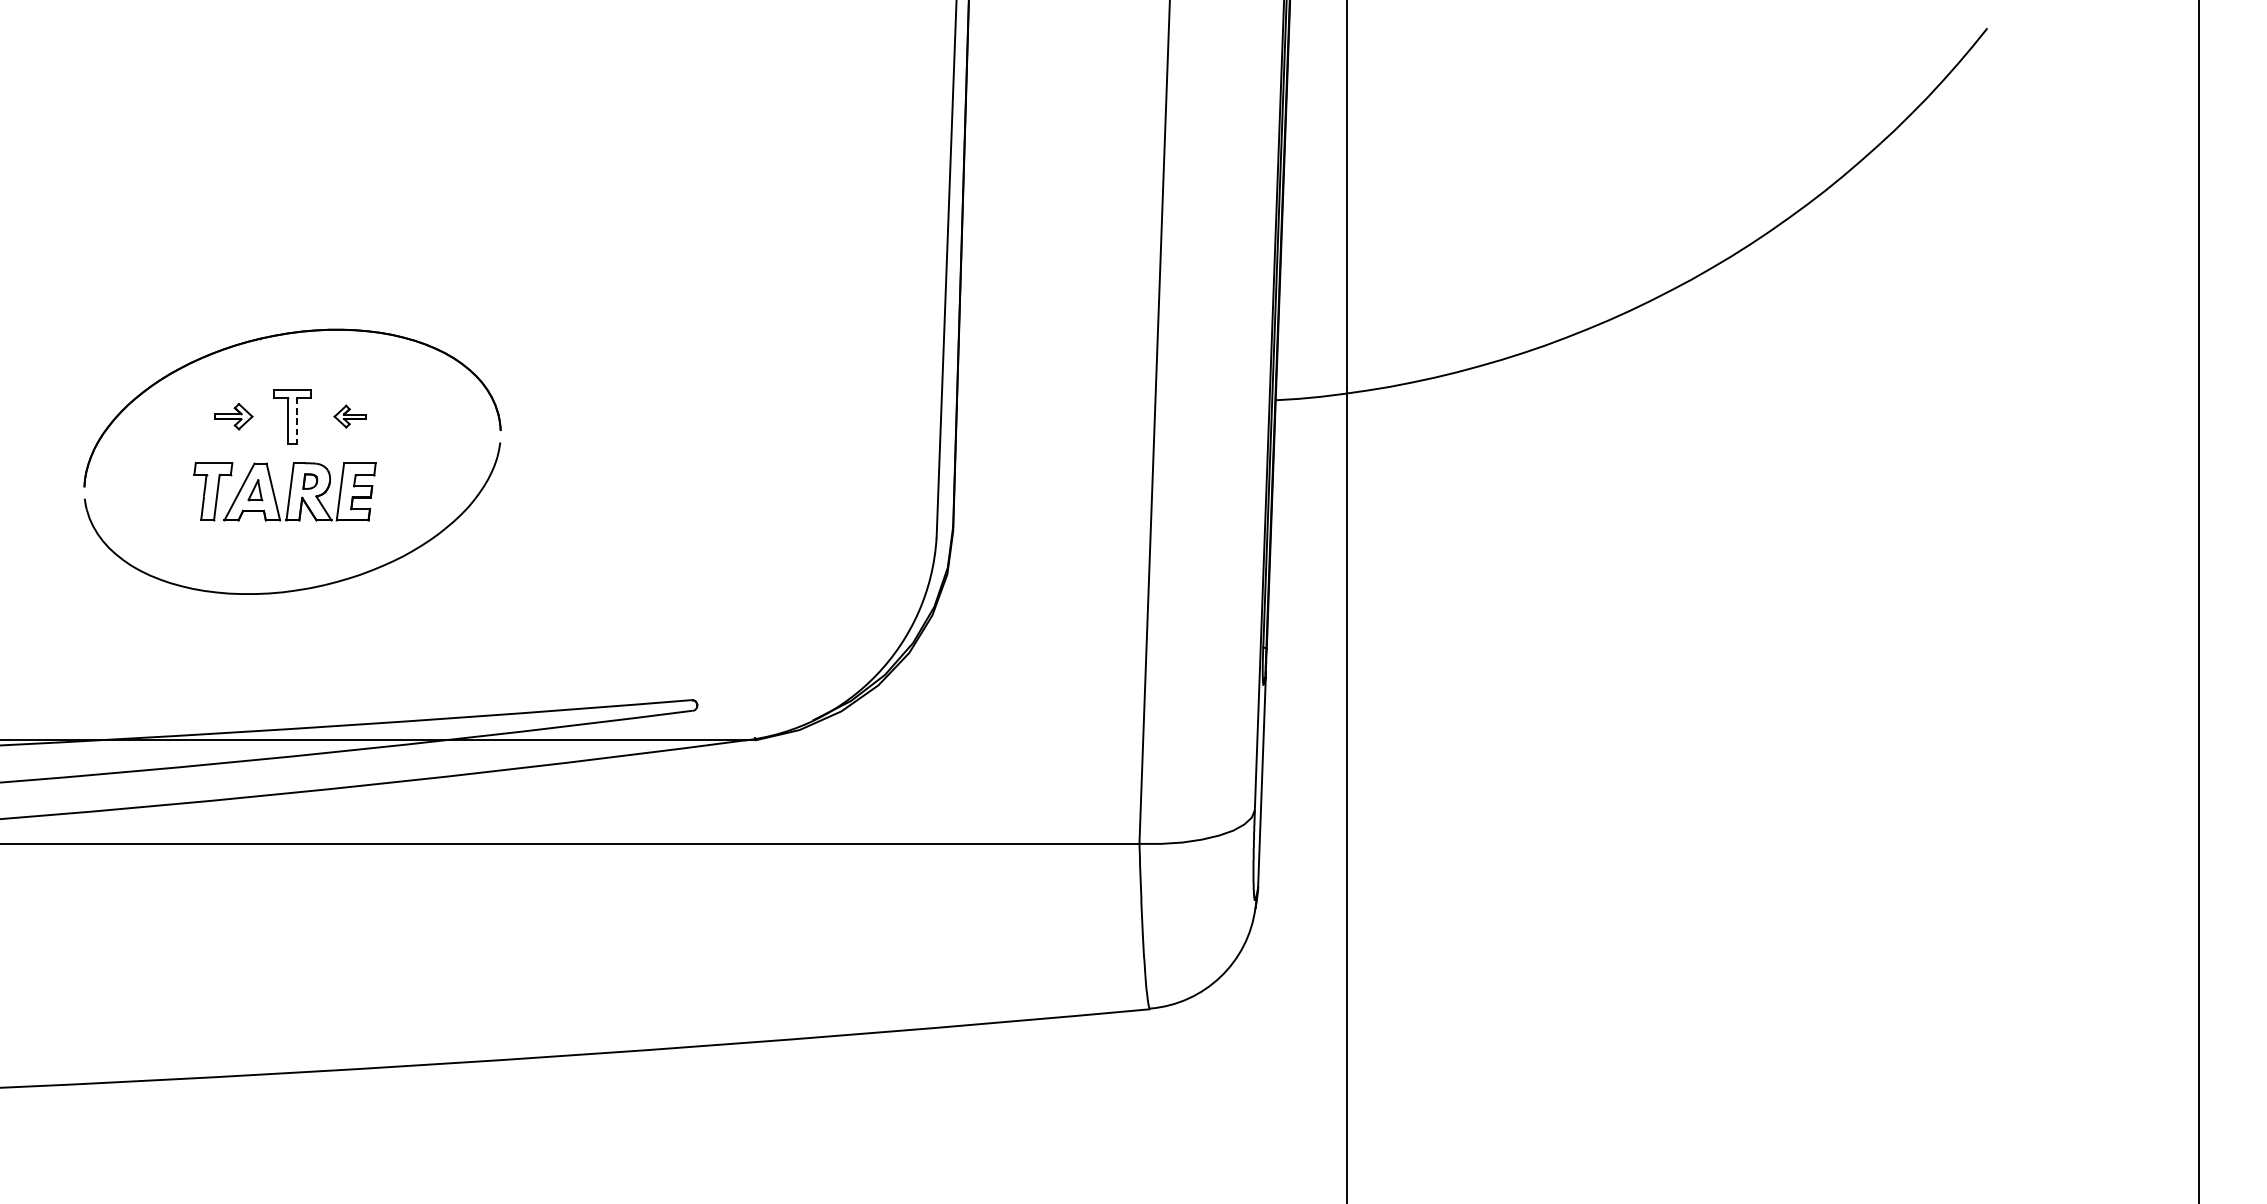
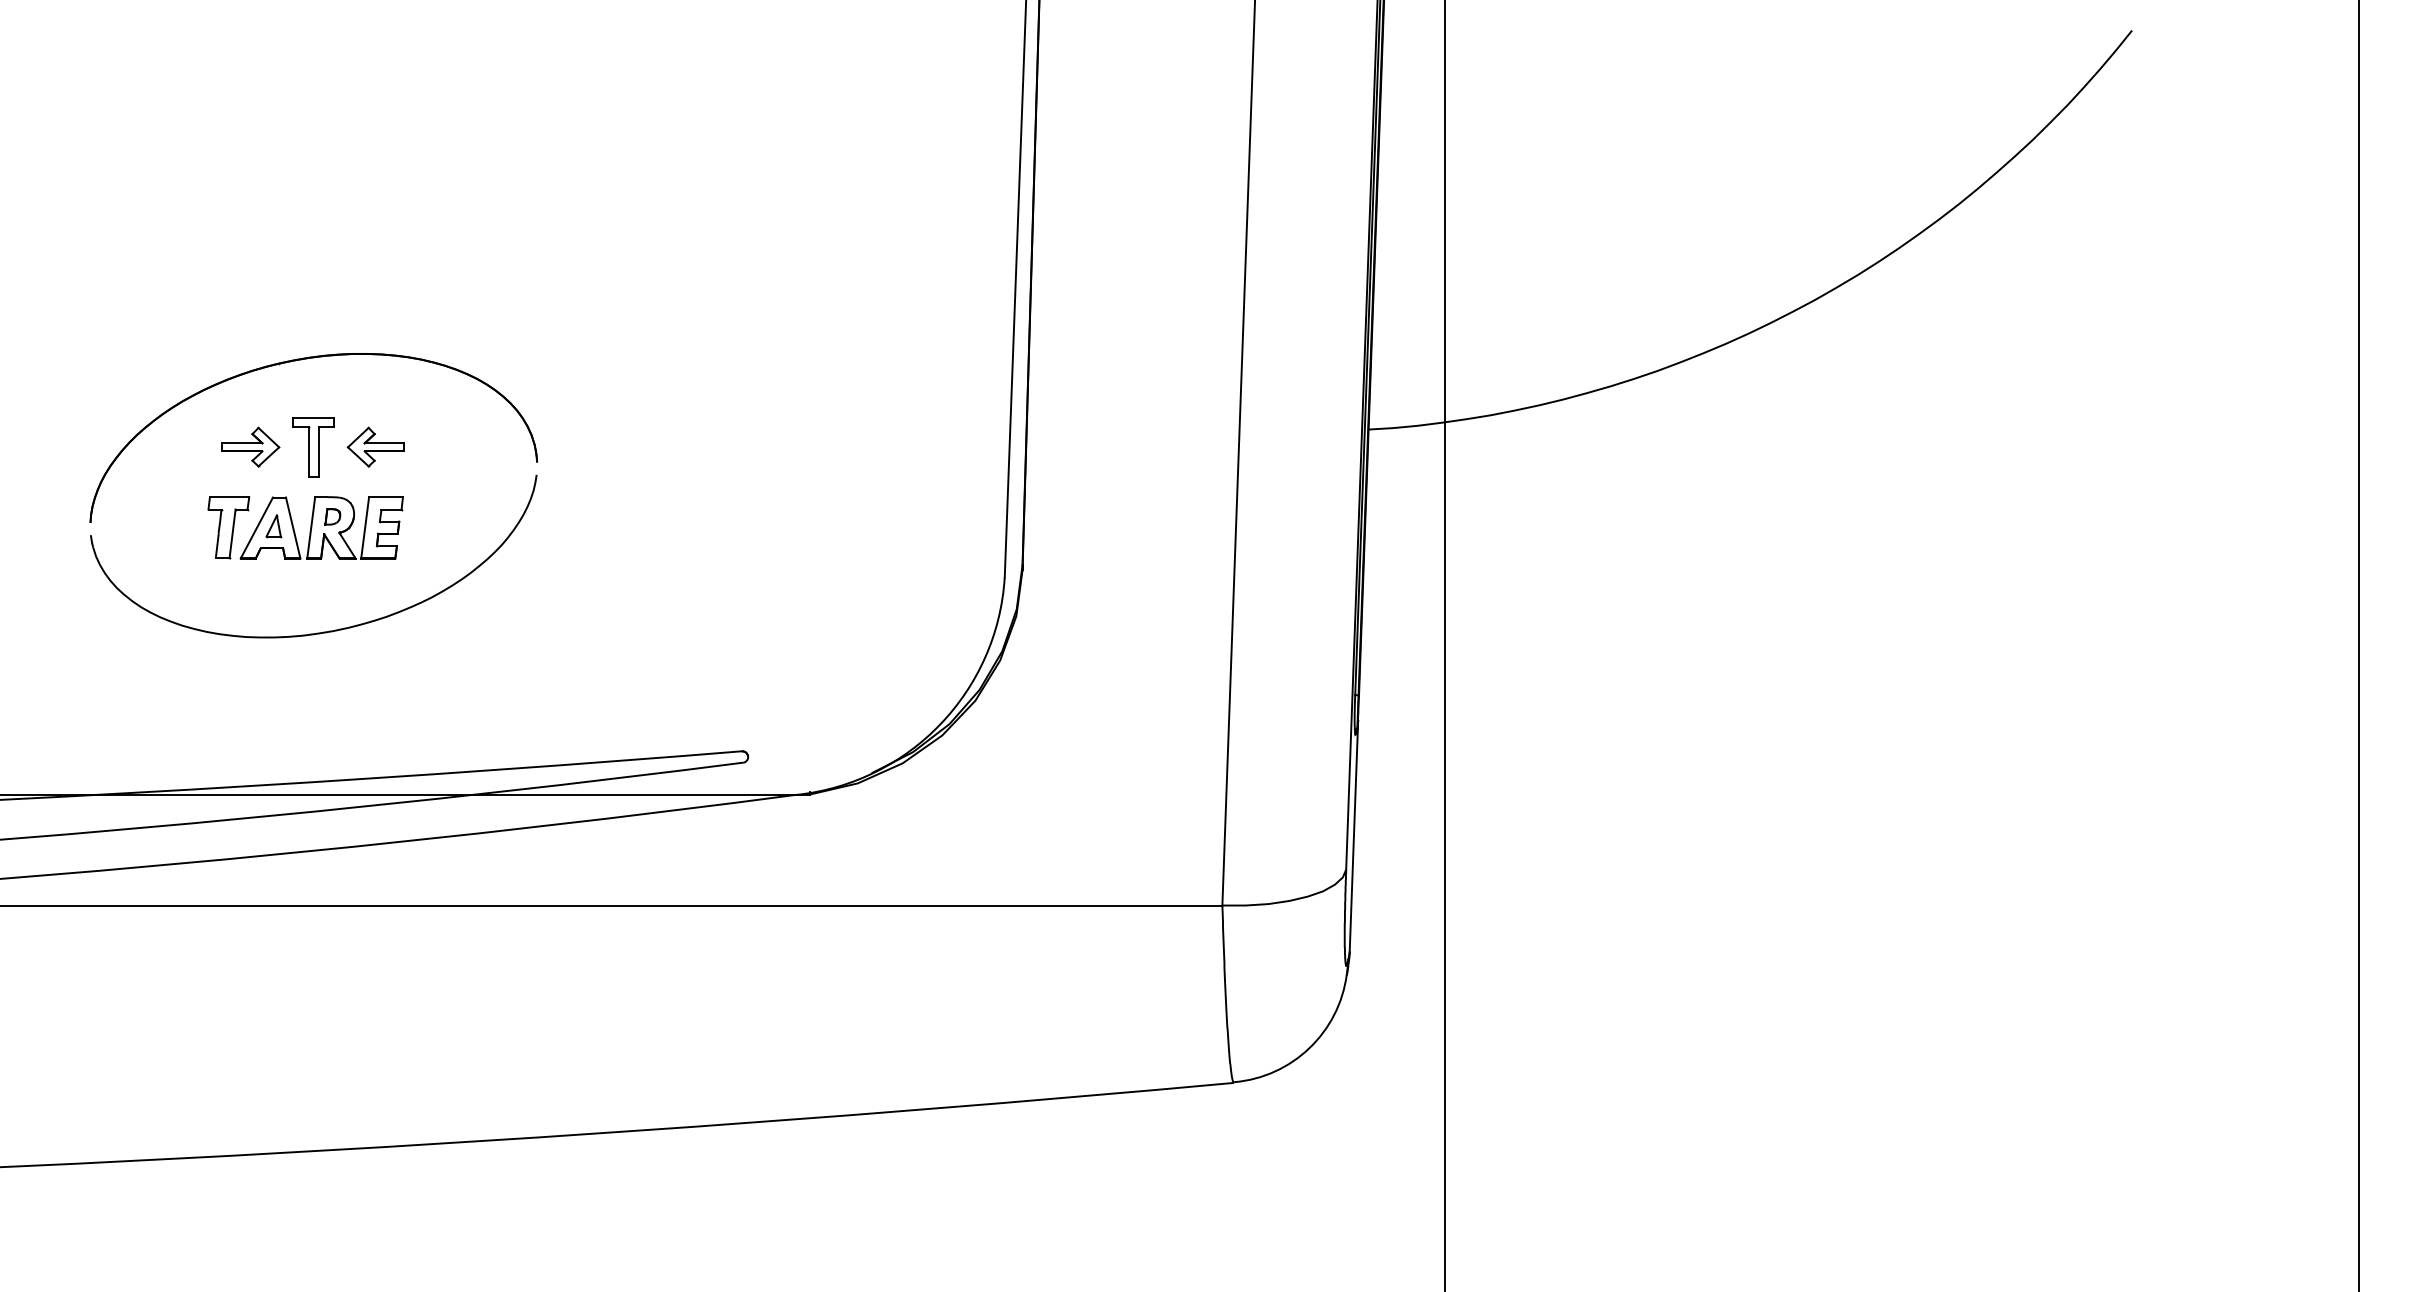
part: (233, 416) -> (250, 446), size x1.43
part: (350, 416) -> (375, 446), size x1.67
line: (296, 420) -> (318, 451), dashed -> solid

